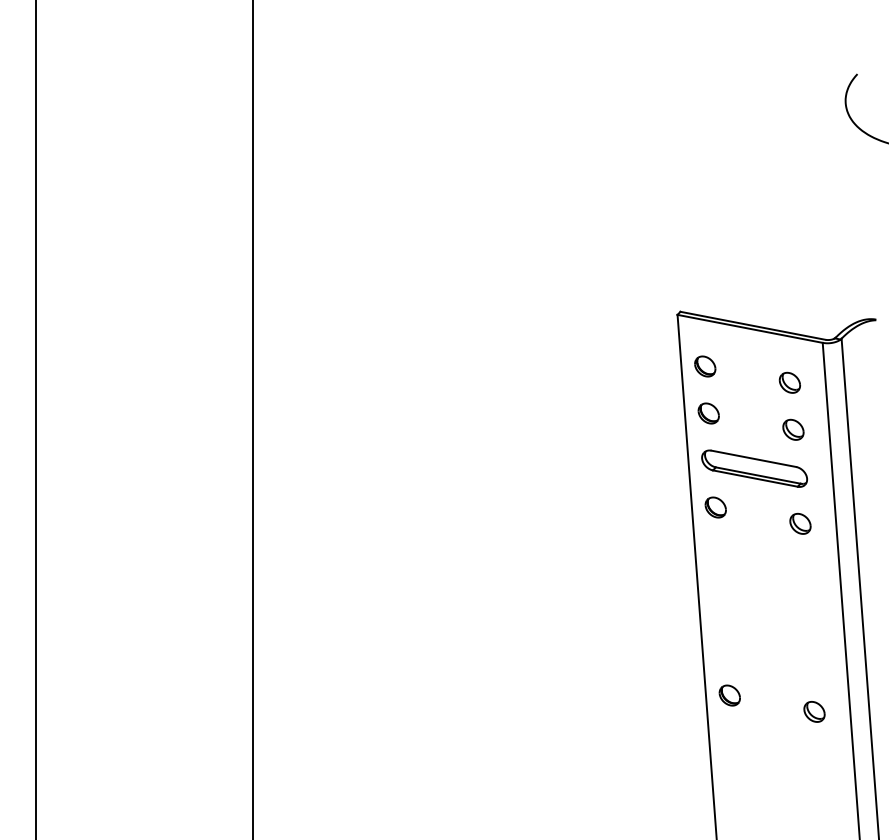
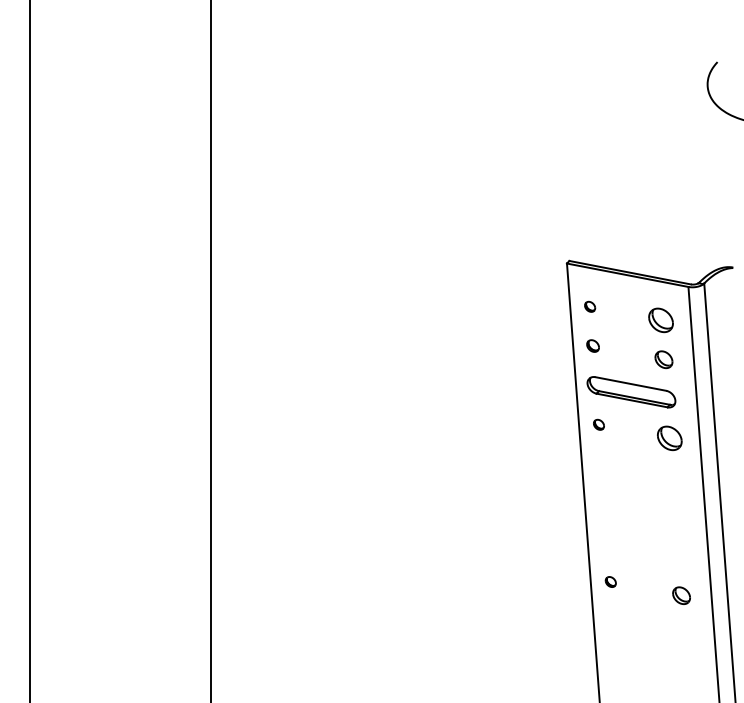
part: (704, 366) -> (589, 306), size x0.6
part: (789, 382) -> (660, 320), size x1.4
part: (708, 412) -> (592, 345), size x0.7
part: (715, 507) -> (598, 424), size x0.6
part: (800, 523) -> (669, 438), size x1.4
part: (729, 694) -> (610, 581), size x0.6

